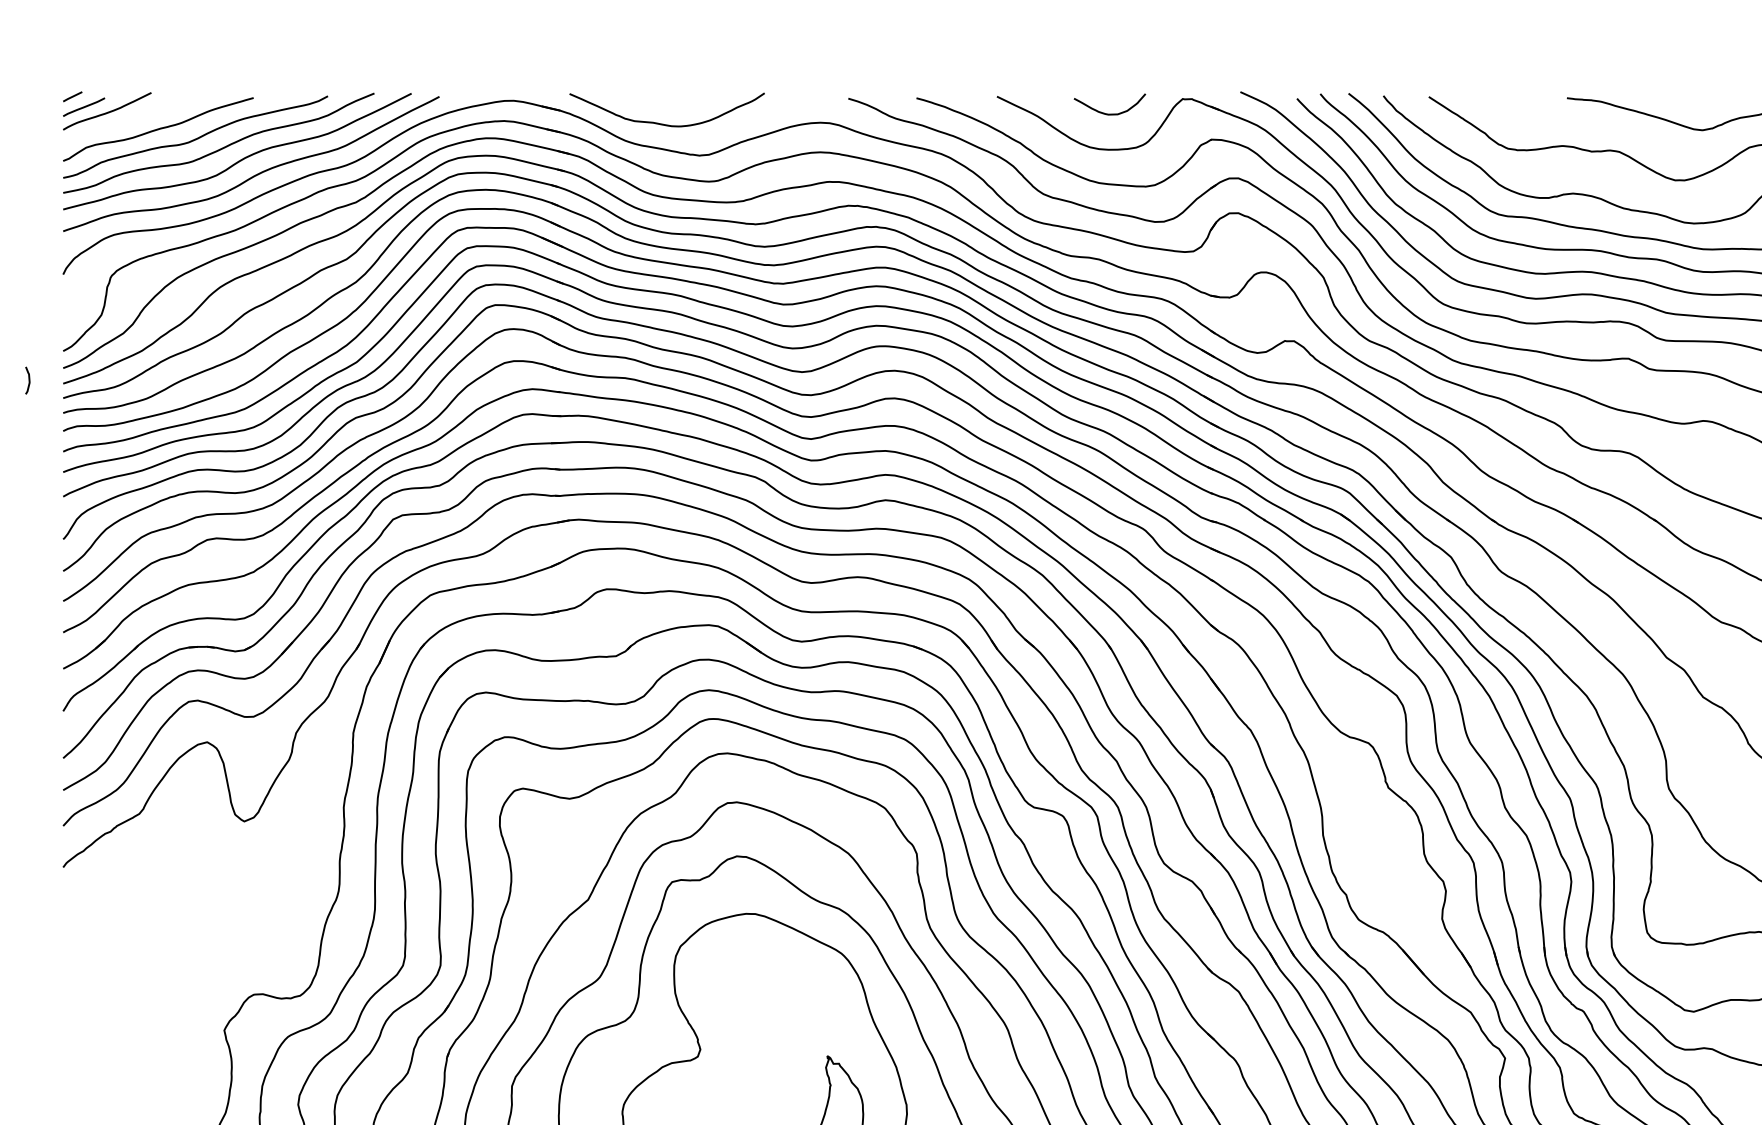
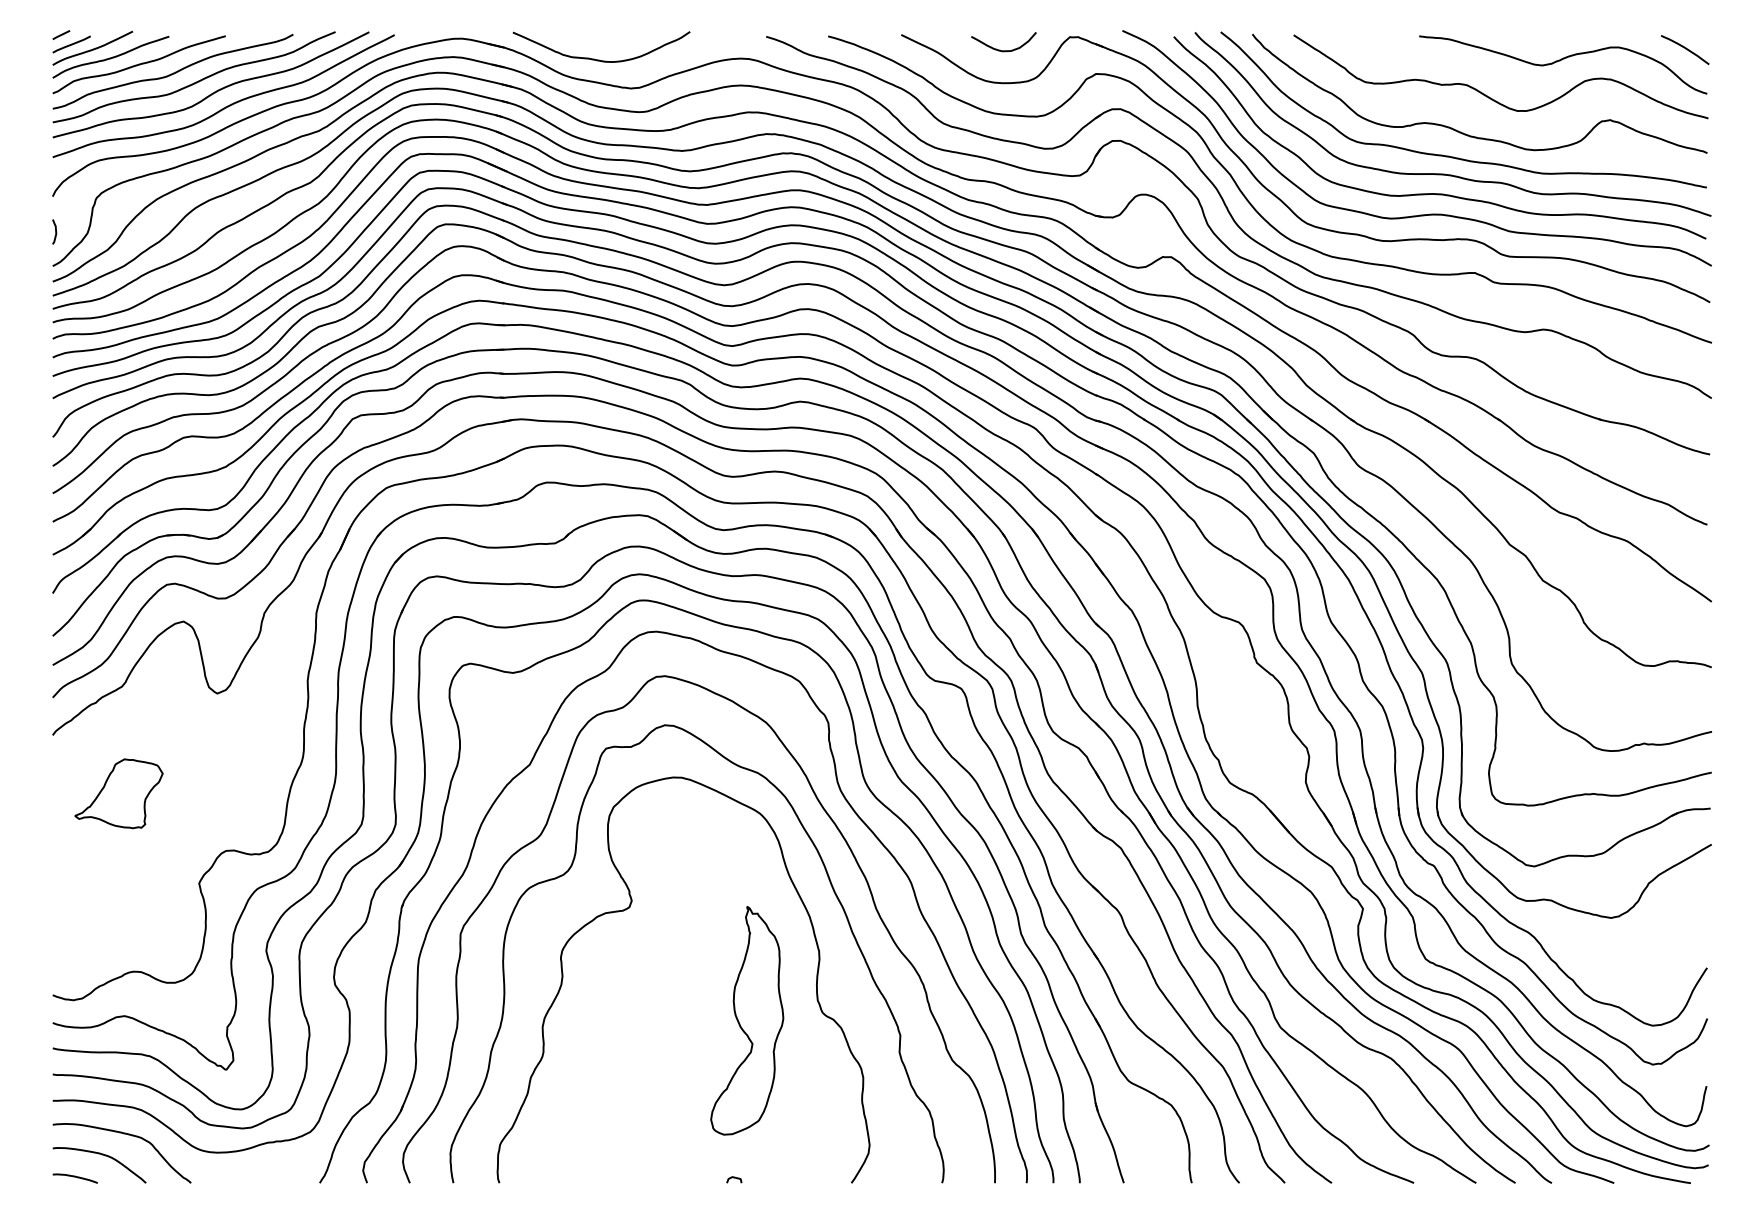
curve: (126, 121) -> (110, 57), added
curve: (28, 380) -> (55, 231), moved
part: (135, 931) -> (118, 793), added

